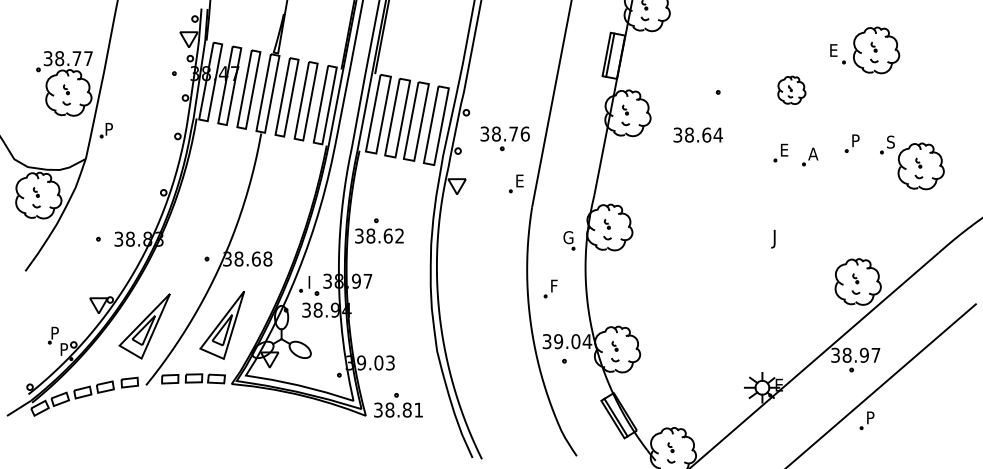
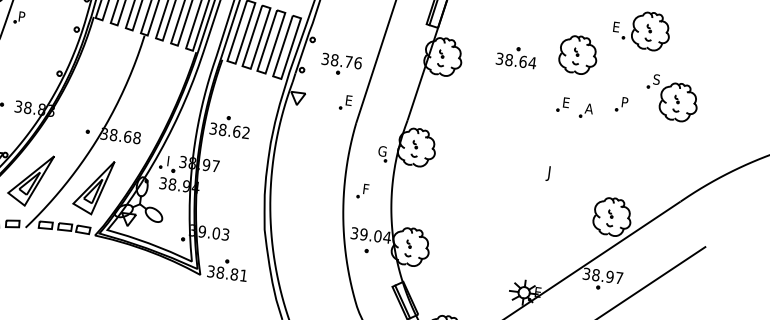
part: (791, 90) -> (578, 55), size x1.67
text: (697, 134) -> (515, 60), moved
part: (912, 162) -> (672, 98), moved

